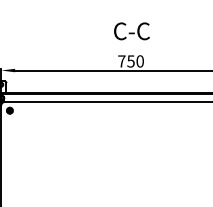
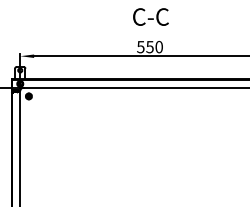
text: (121, 61) -> (140, 47), 750 -> 550

